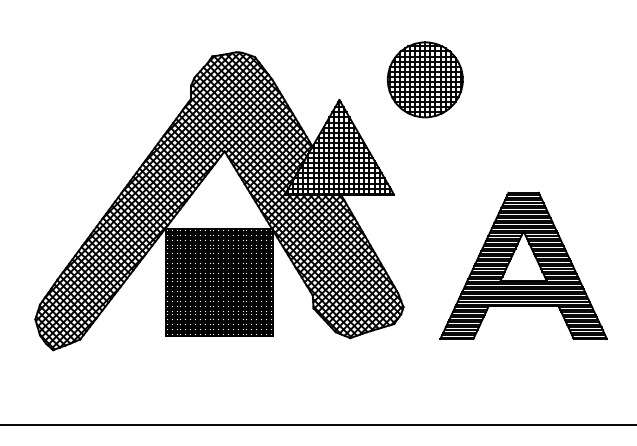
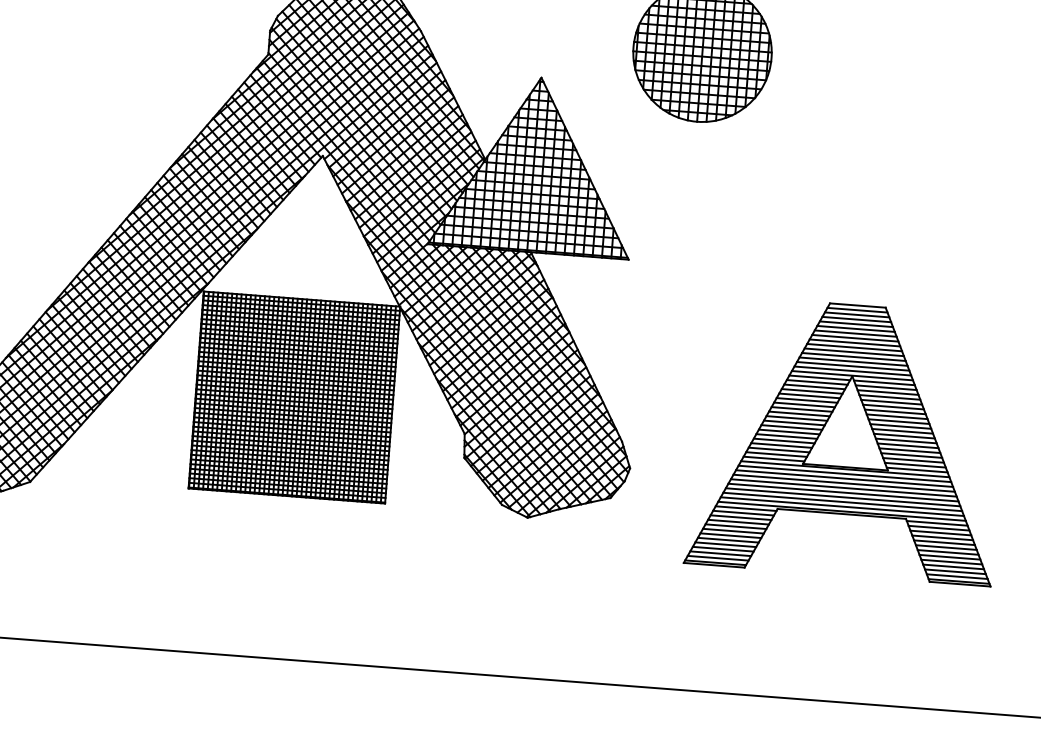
part: (523, 265) -> (847, 439), moved

